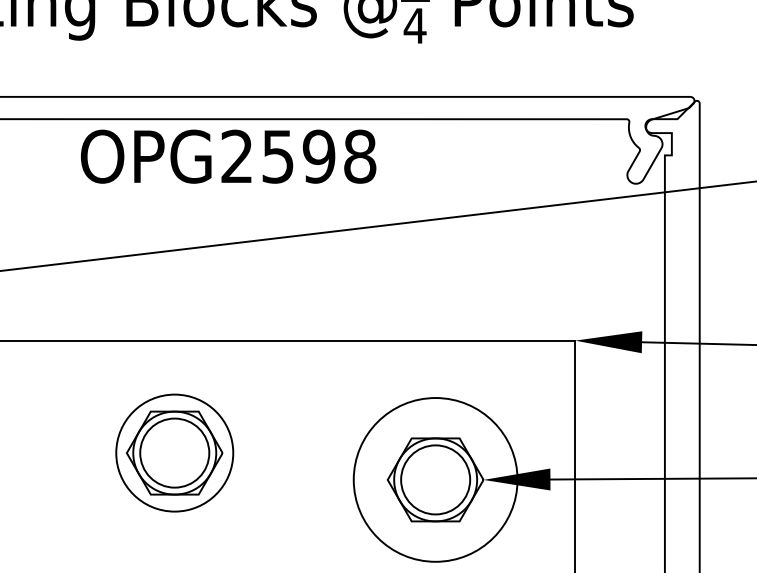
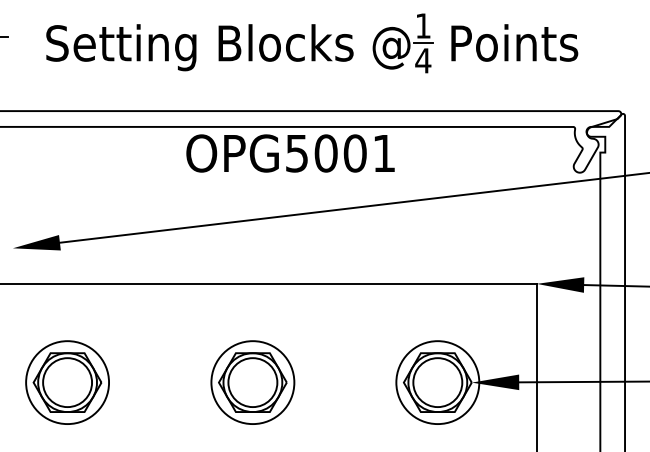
text: (298, 156) -> (340, 153), OPG2598 -> OPG5001
part: (174, 452) -> (252, 382), moved
circle: (435, 479) -> (437, 382), size x0.71

